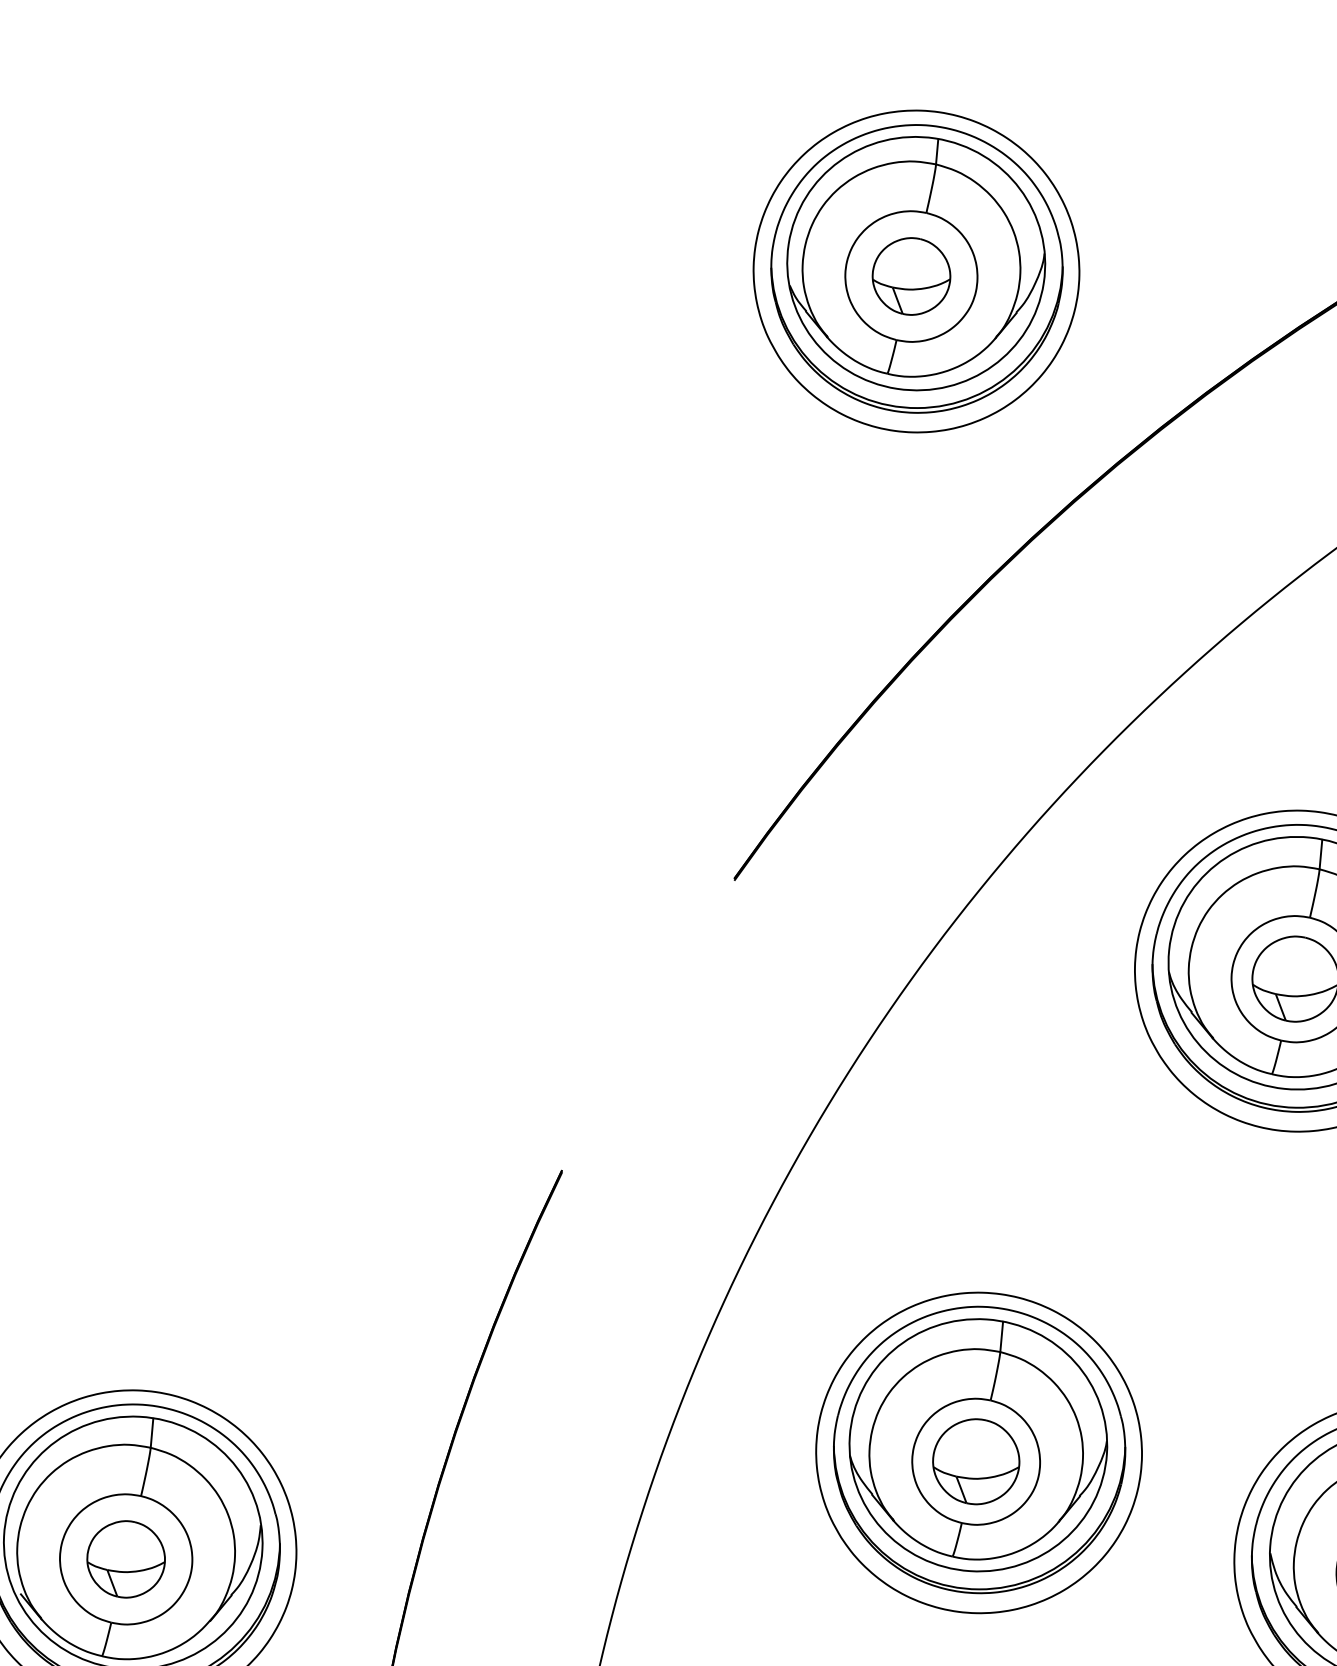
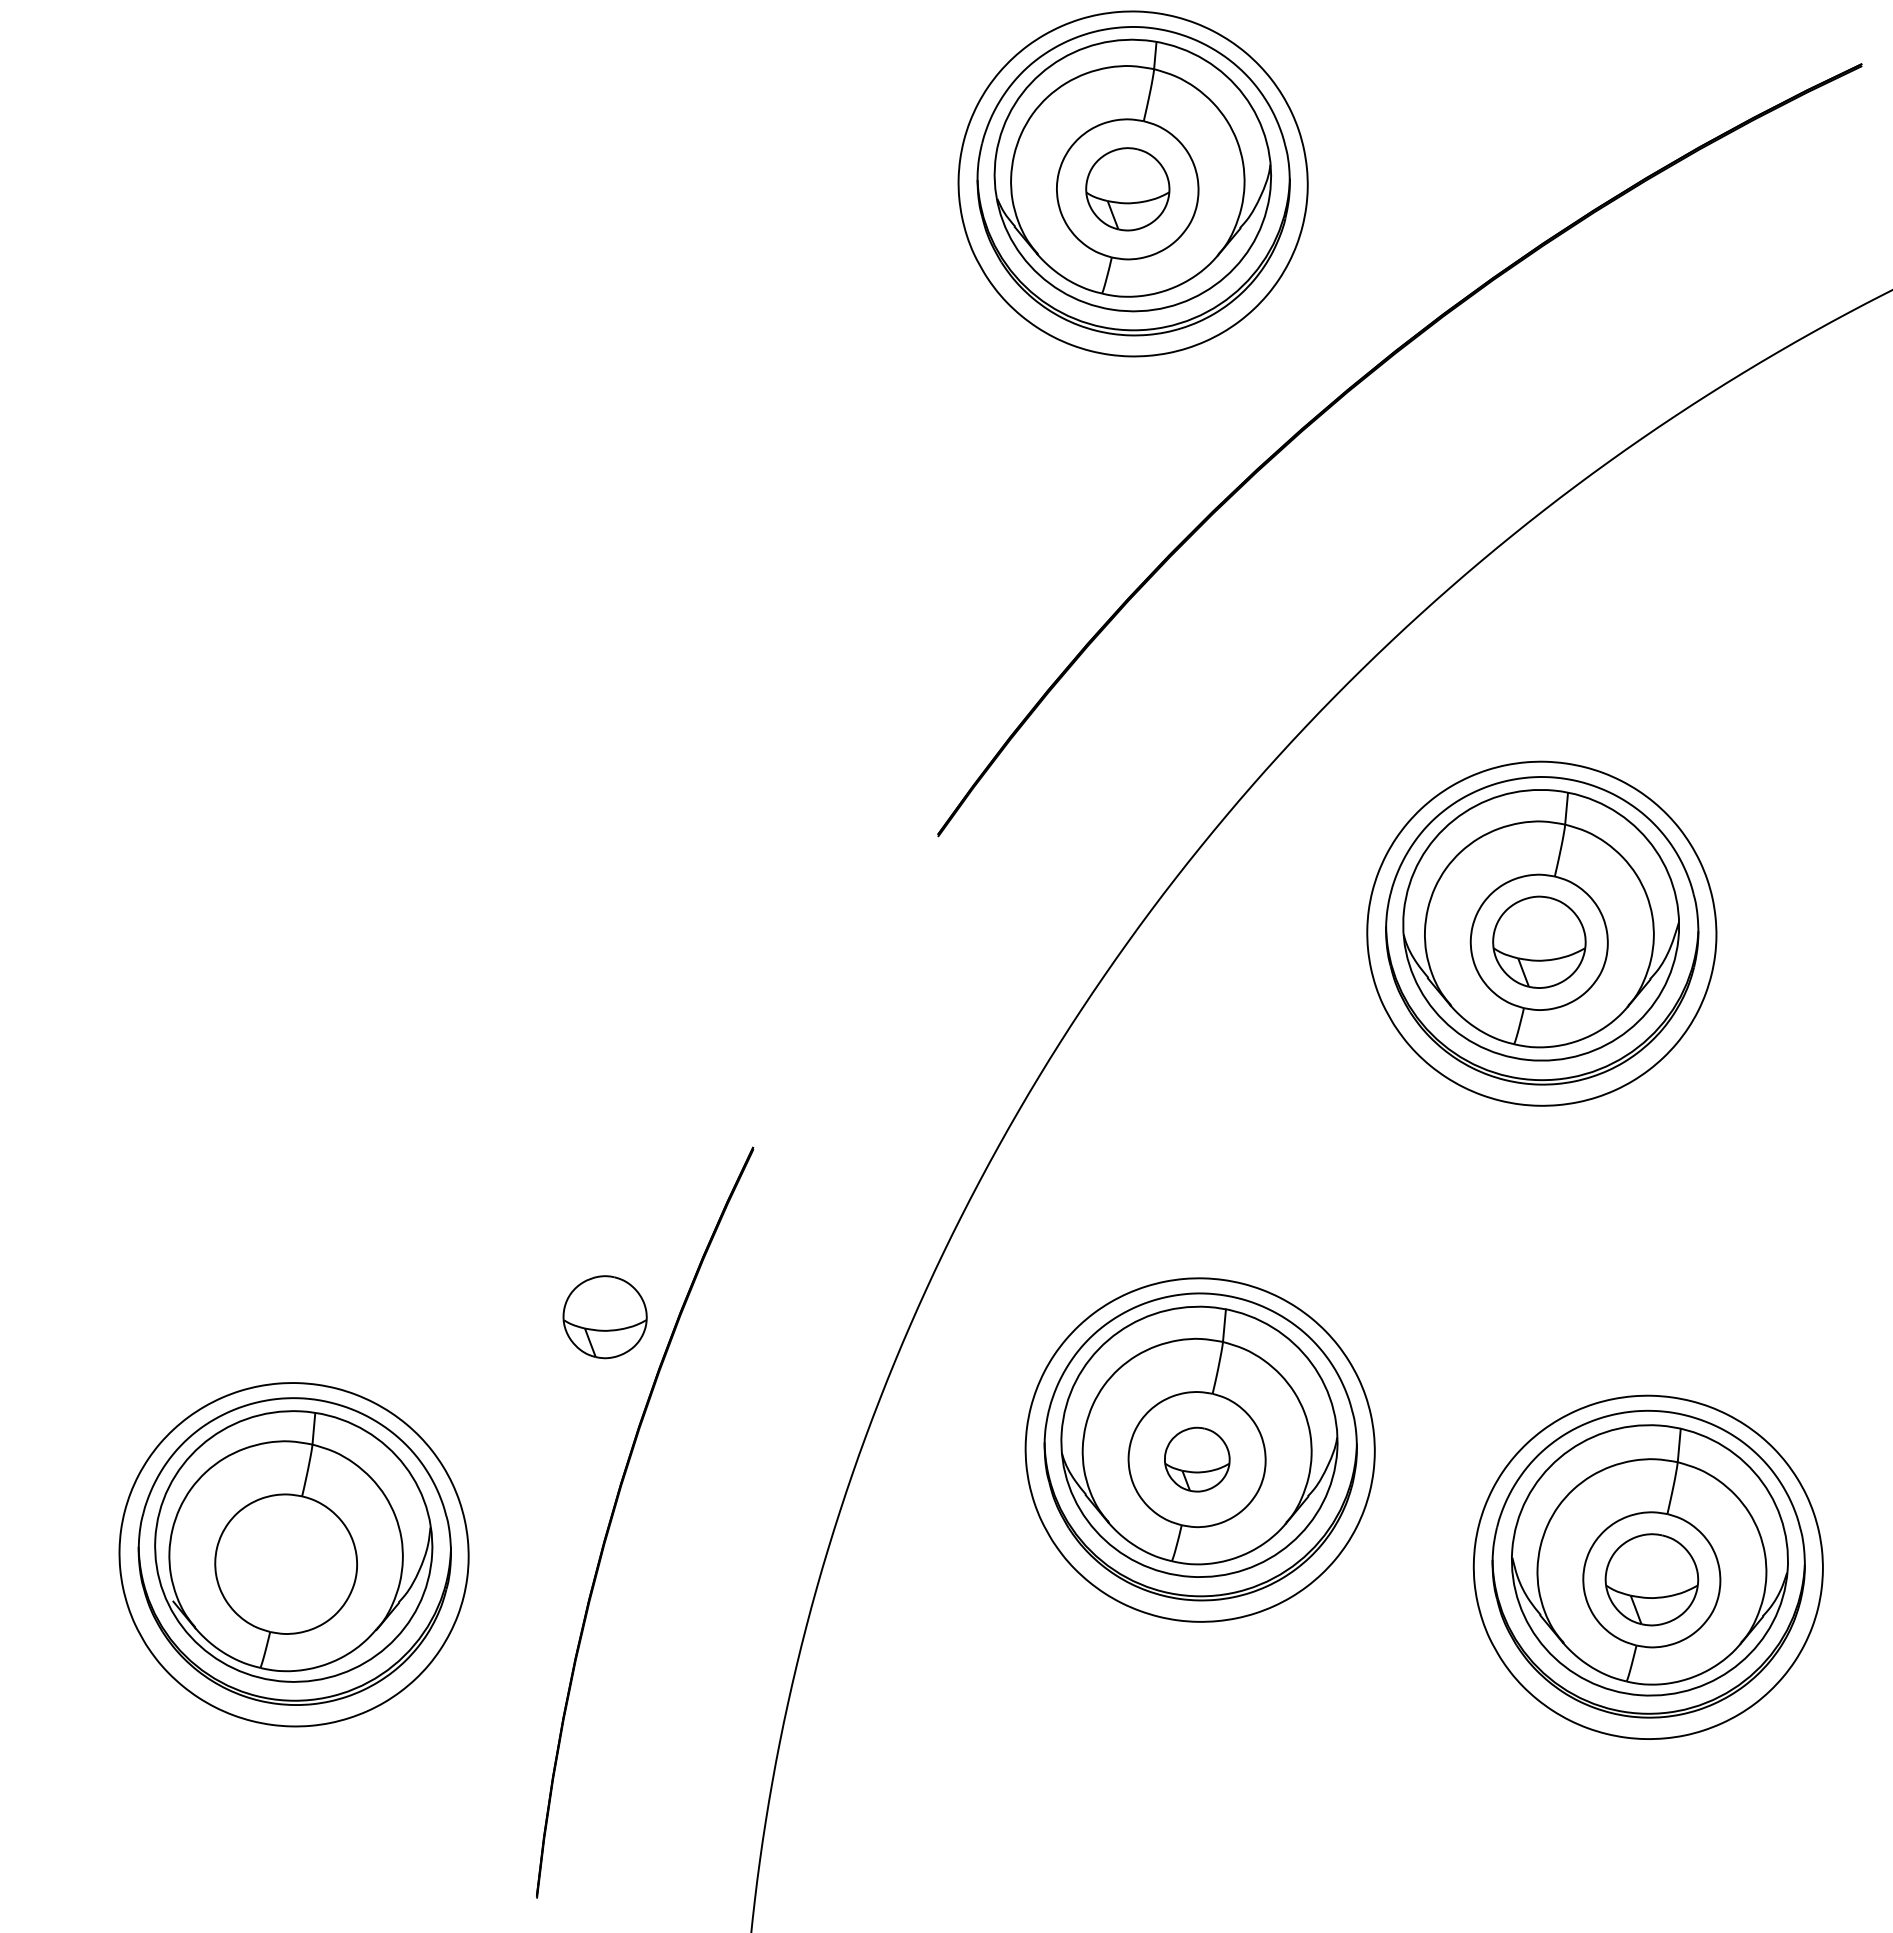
part: (976, 1461) -> (1197, 1459), size x0.7
part: (125, 1559) -> (604, 1317), moved

